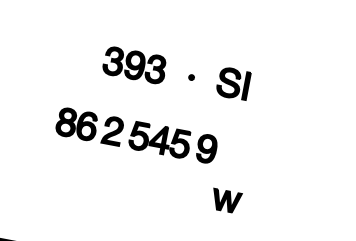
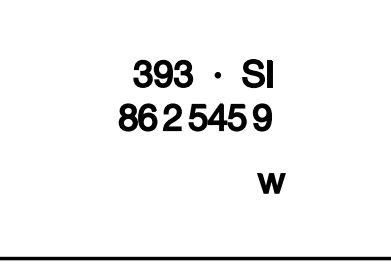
part: (135, 135) -> (194, 117), moved

